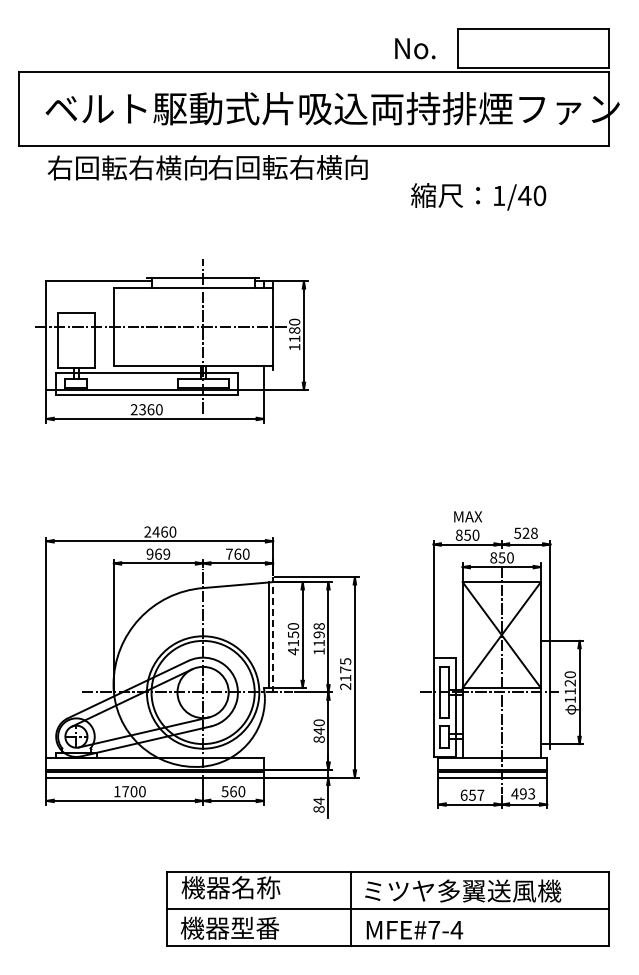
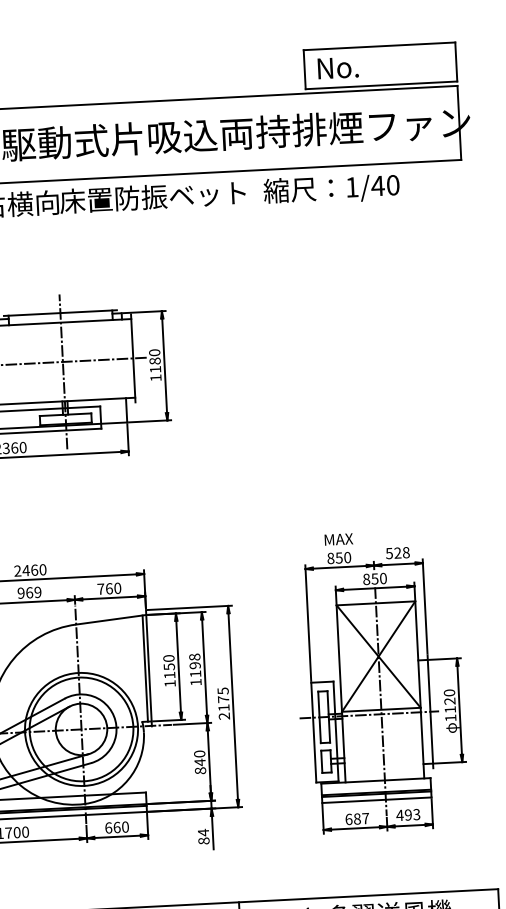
text: (415, 48) -> (338, 67), moved
text: (300, 167) -> (152, 197), 右回転右横向 -> 床置防振ベット
text: (478, 196) -> (331, 189), moved
line: (273, 635) -> (149, 668), dashed -> solid
text: (293, 651) -> (170, 683), 4150 -> 1150
text: (224, 791) -> (108, 827), 560 -> 660
text: (472, 794) -> (357, 818), 657 -> 687

